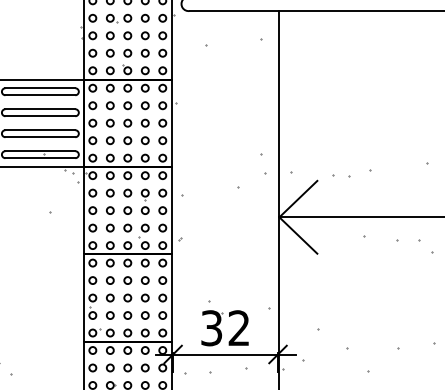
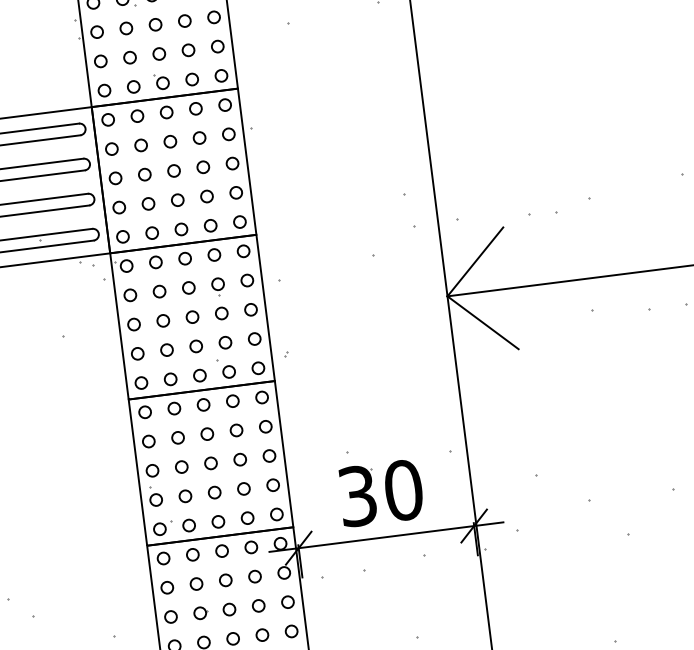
text: (239, 328) -> (404, 490), 32 -> 30

